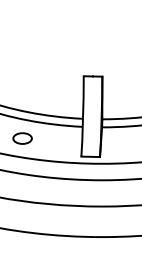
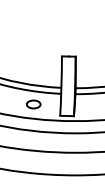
part: (22, 138) -> (33, 104), moved

